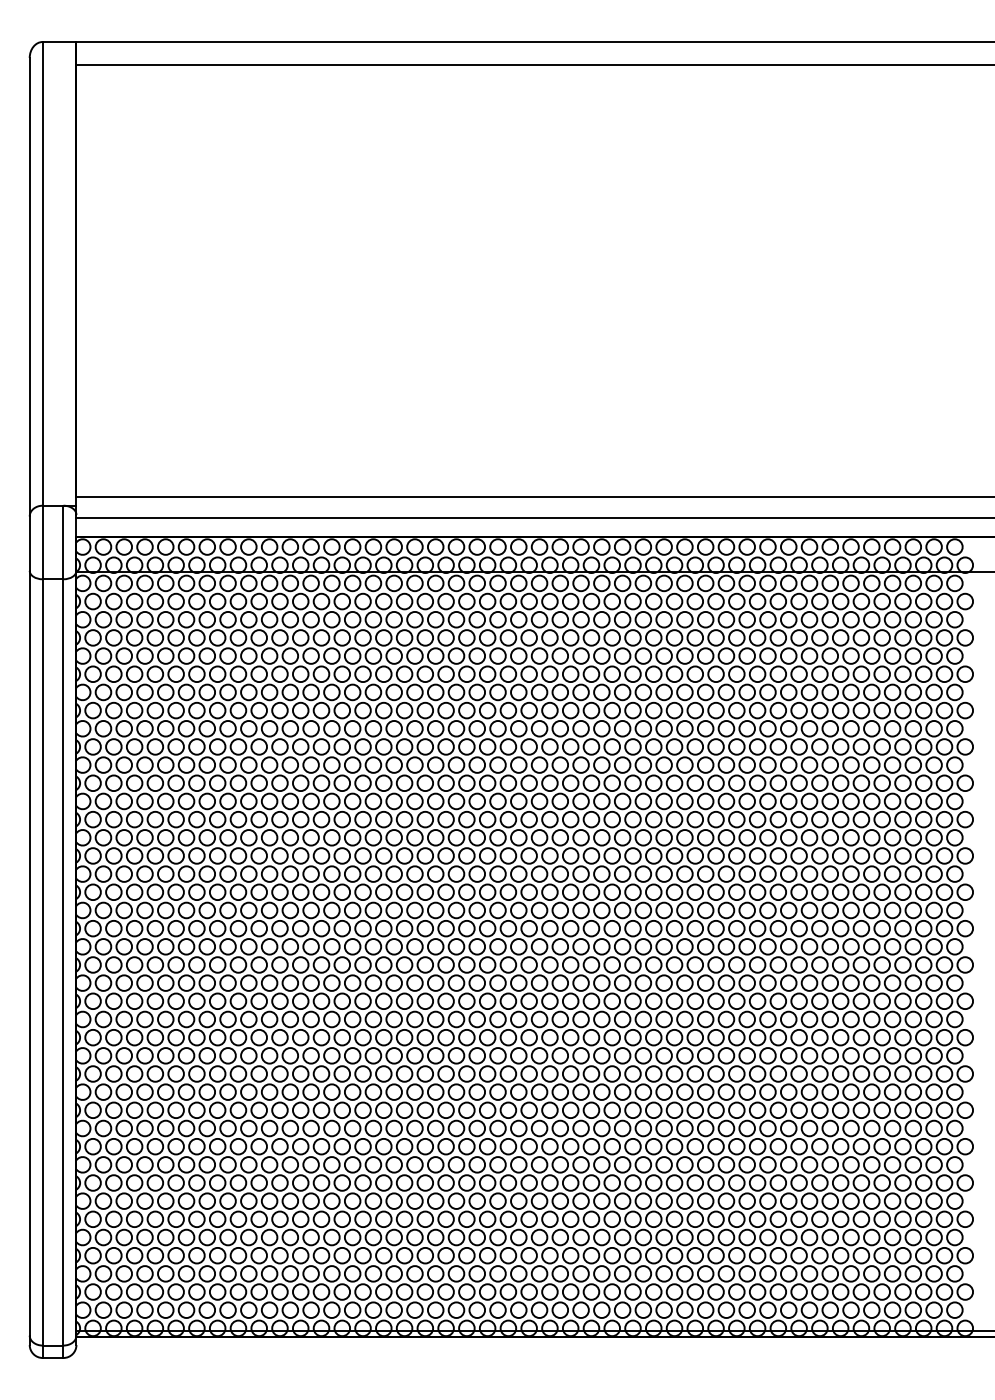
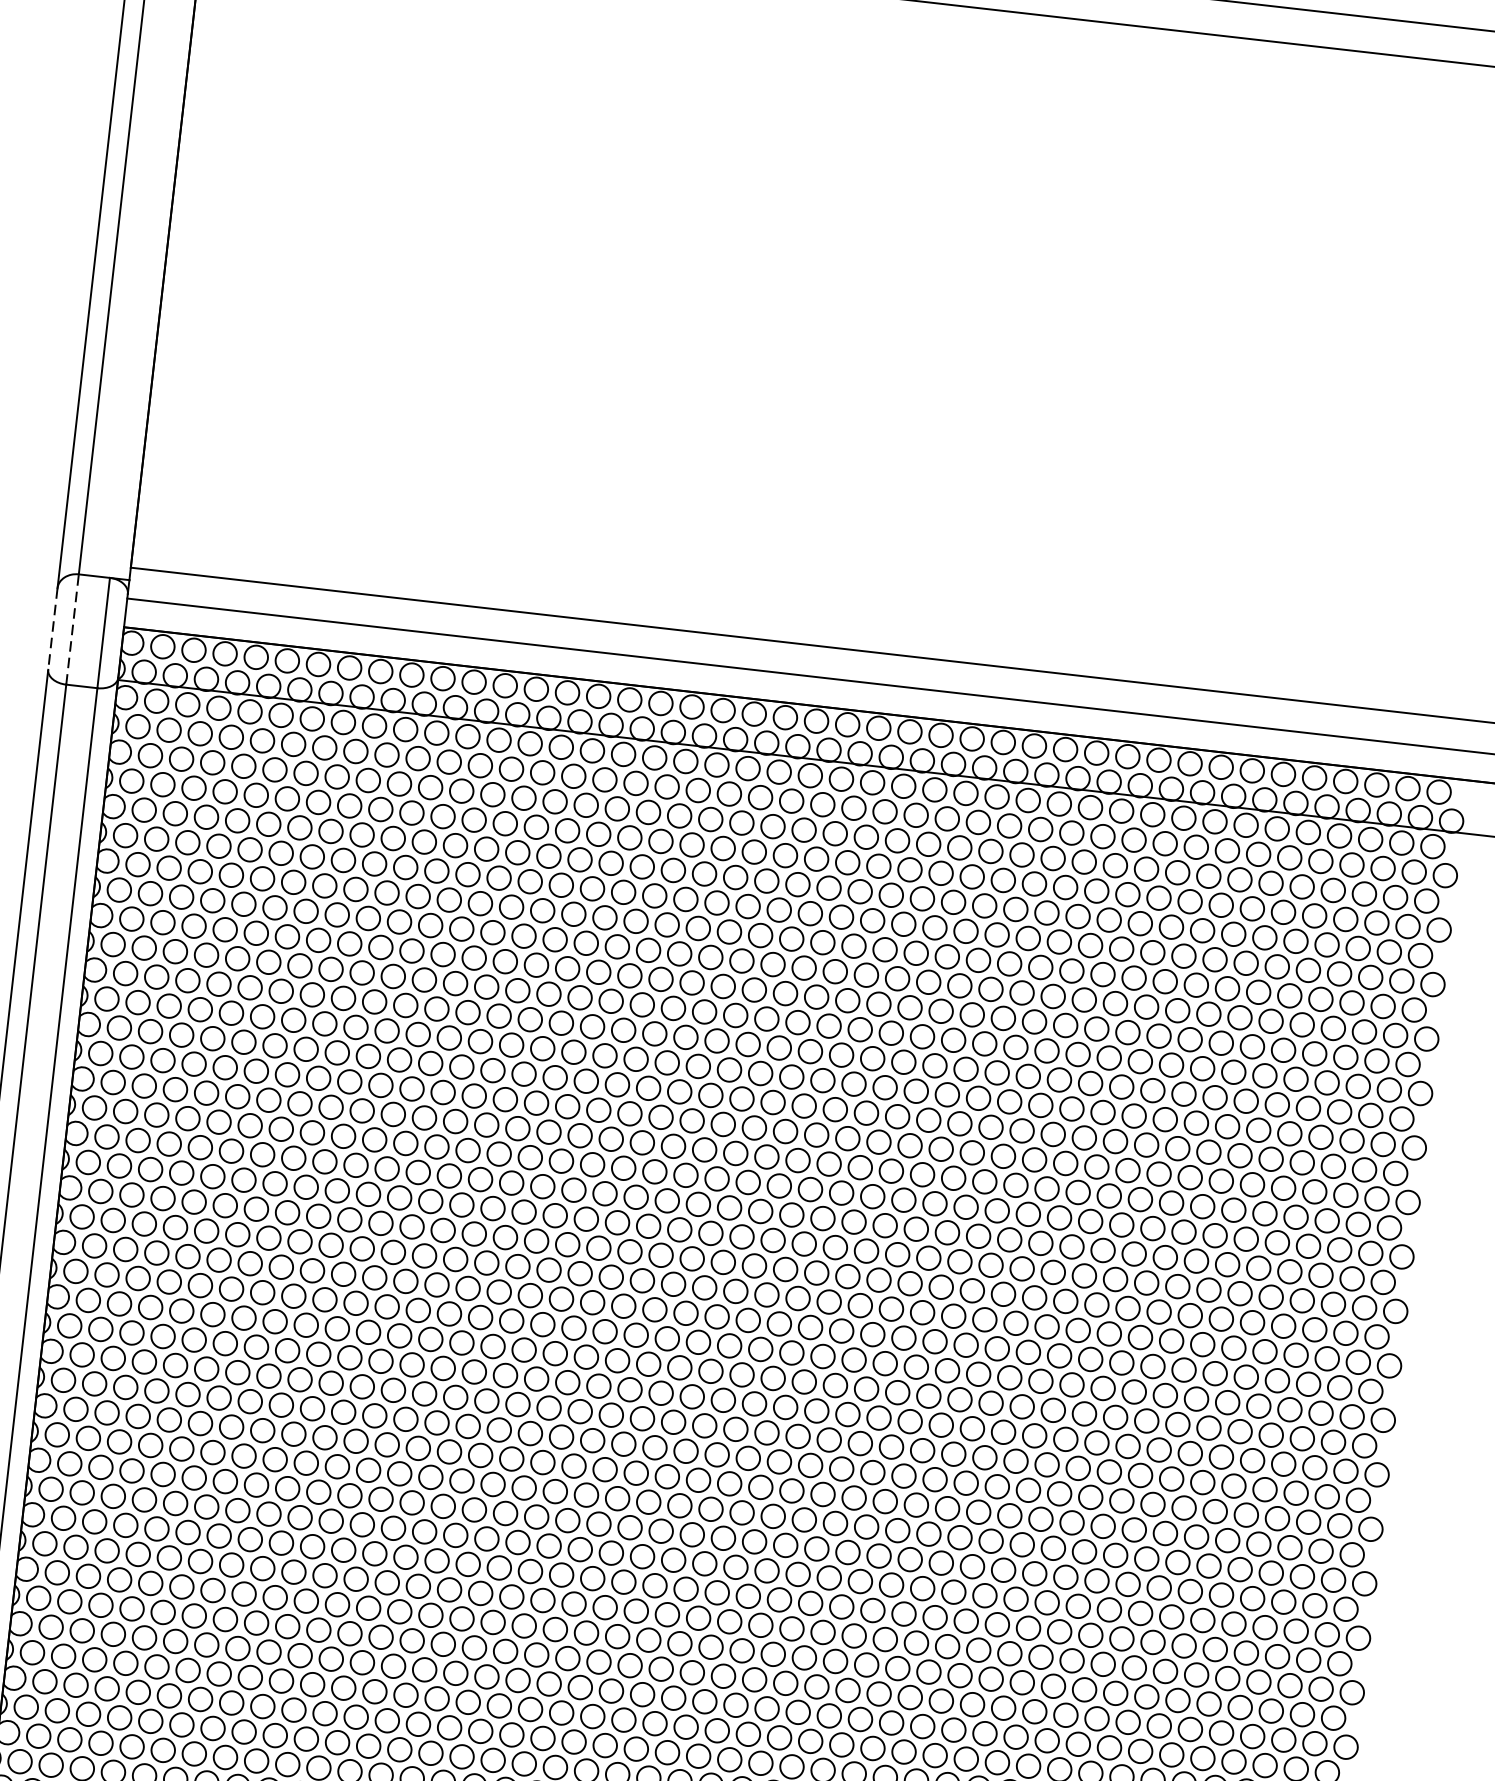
line: (42, 542) -> (72, 629), solid -> dashed
line: (29, 544) -> (52, 630), solid -> dashed

